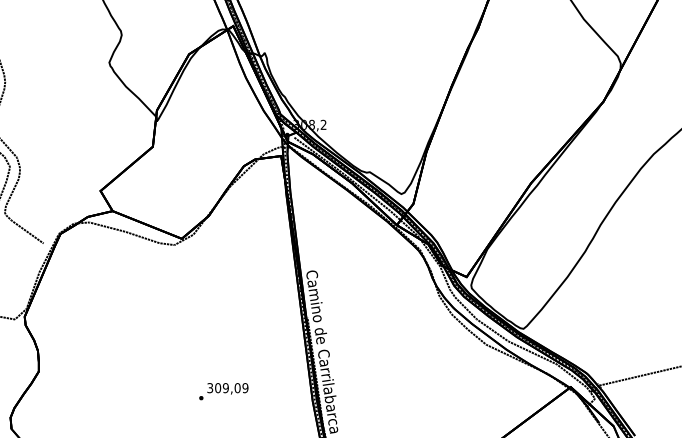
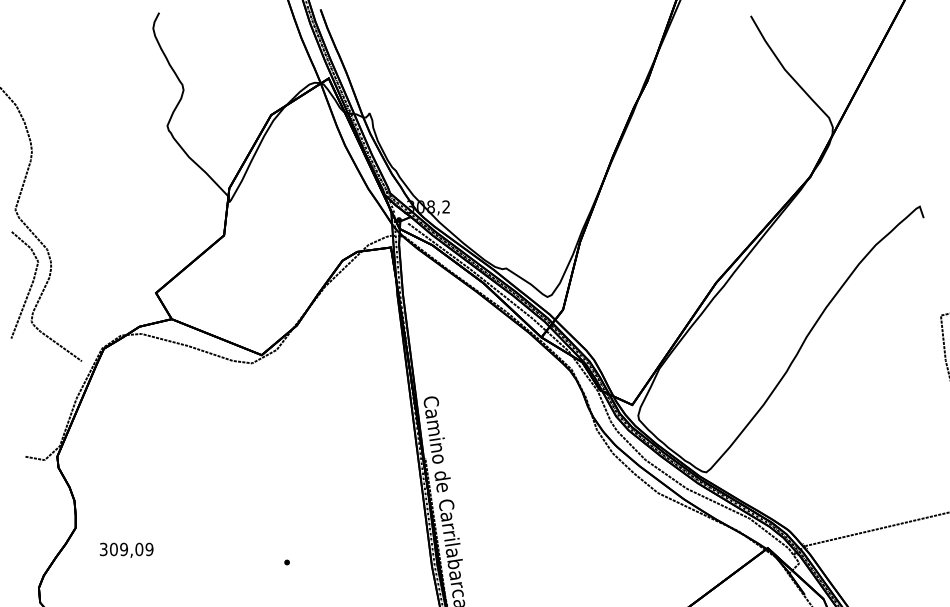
text: (227, 388) -> (126, 549), moved

